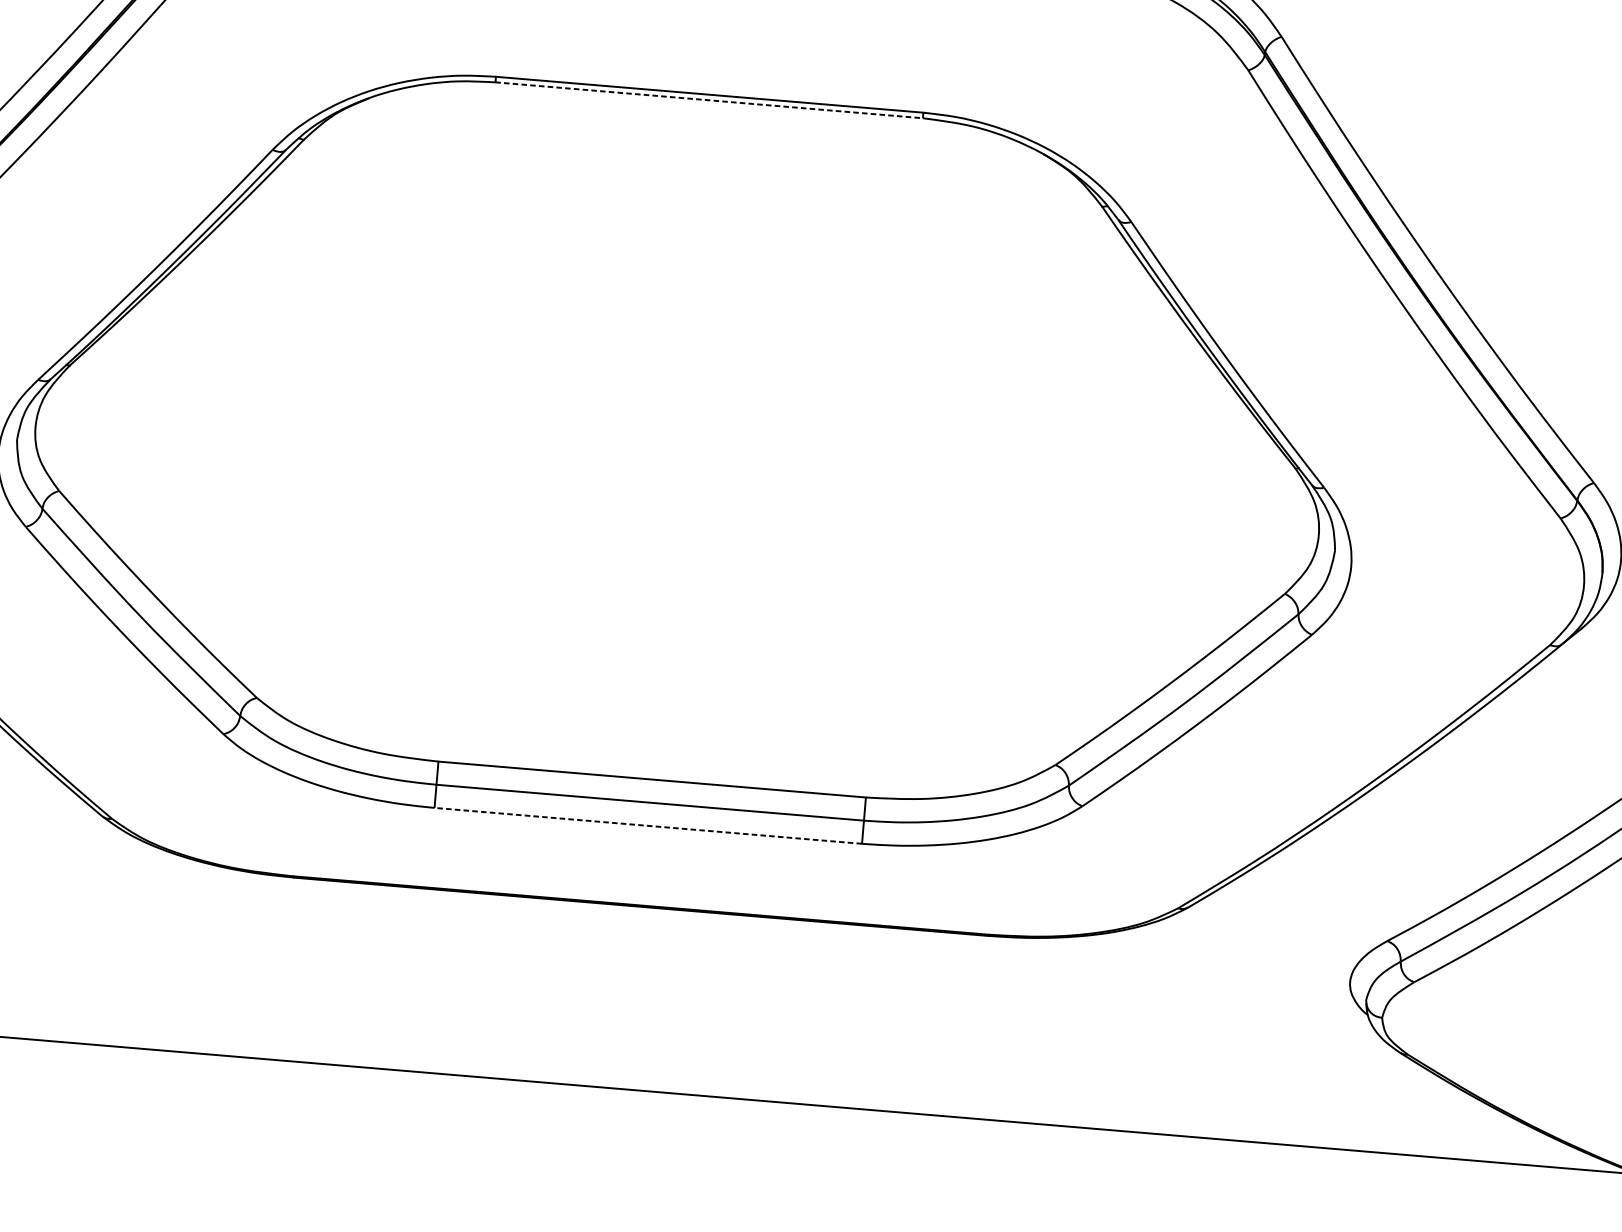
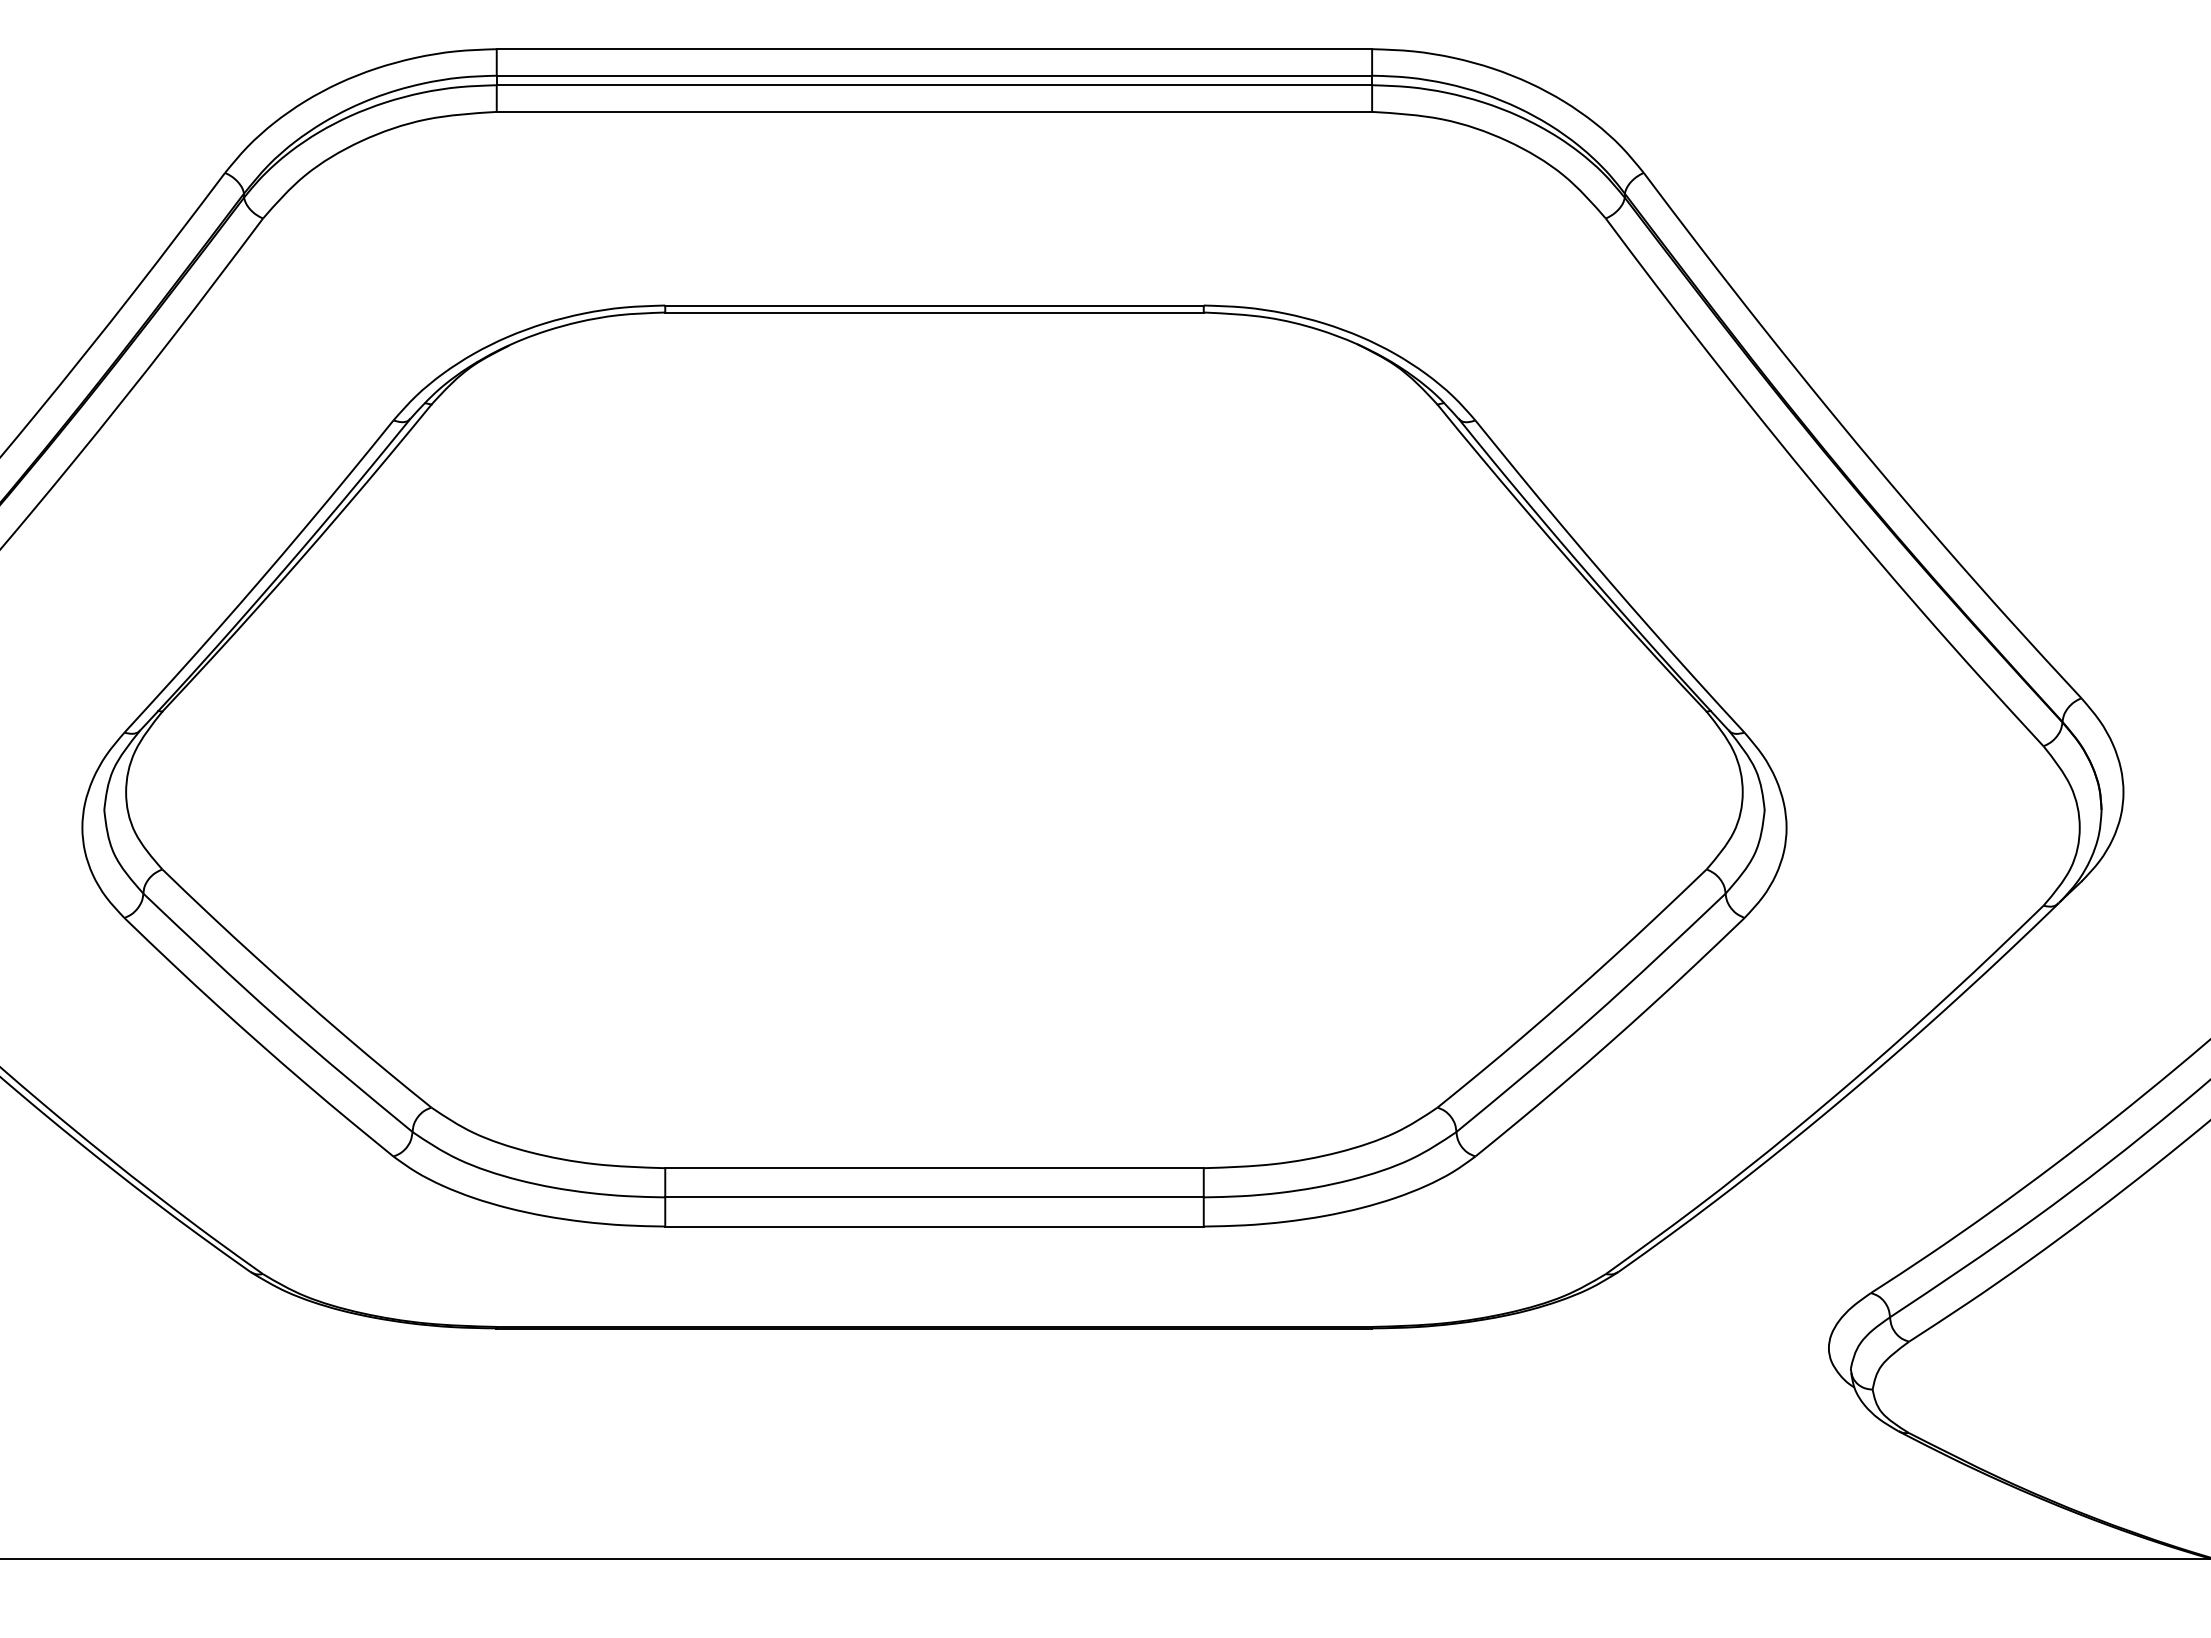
line: (709, 100) -> (934, 312), dashed -> solid
line: (648, 825) -> (934, 1226), dashed -> solid

